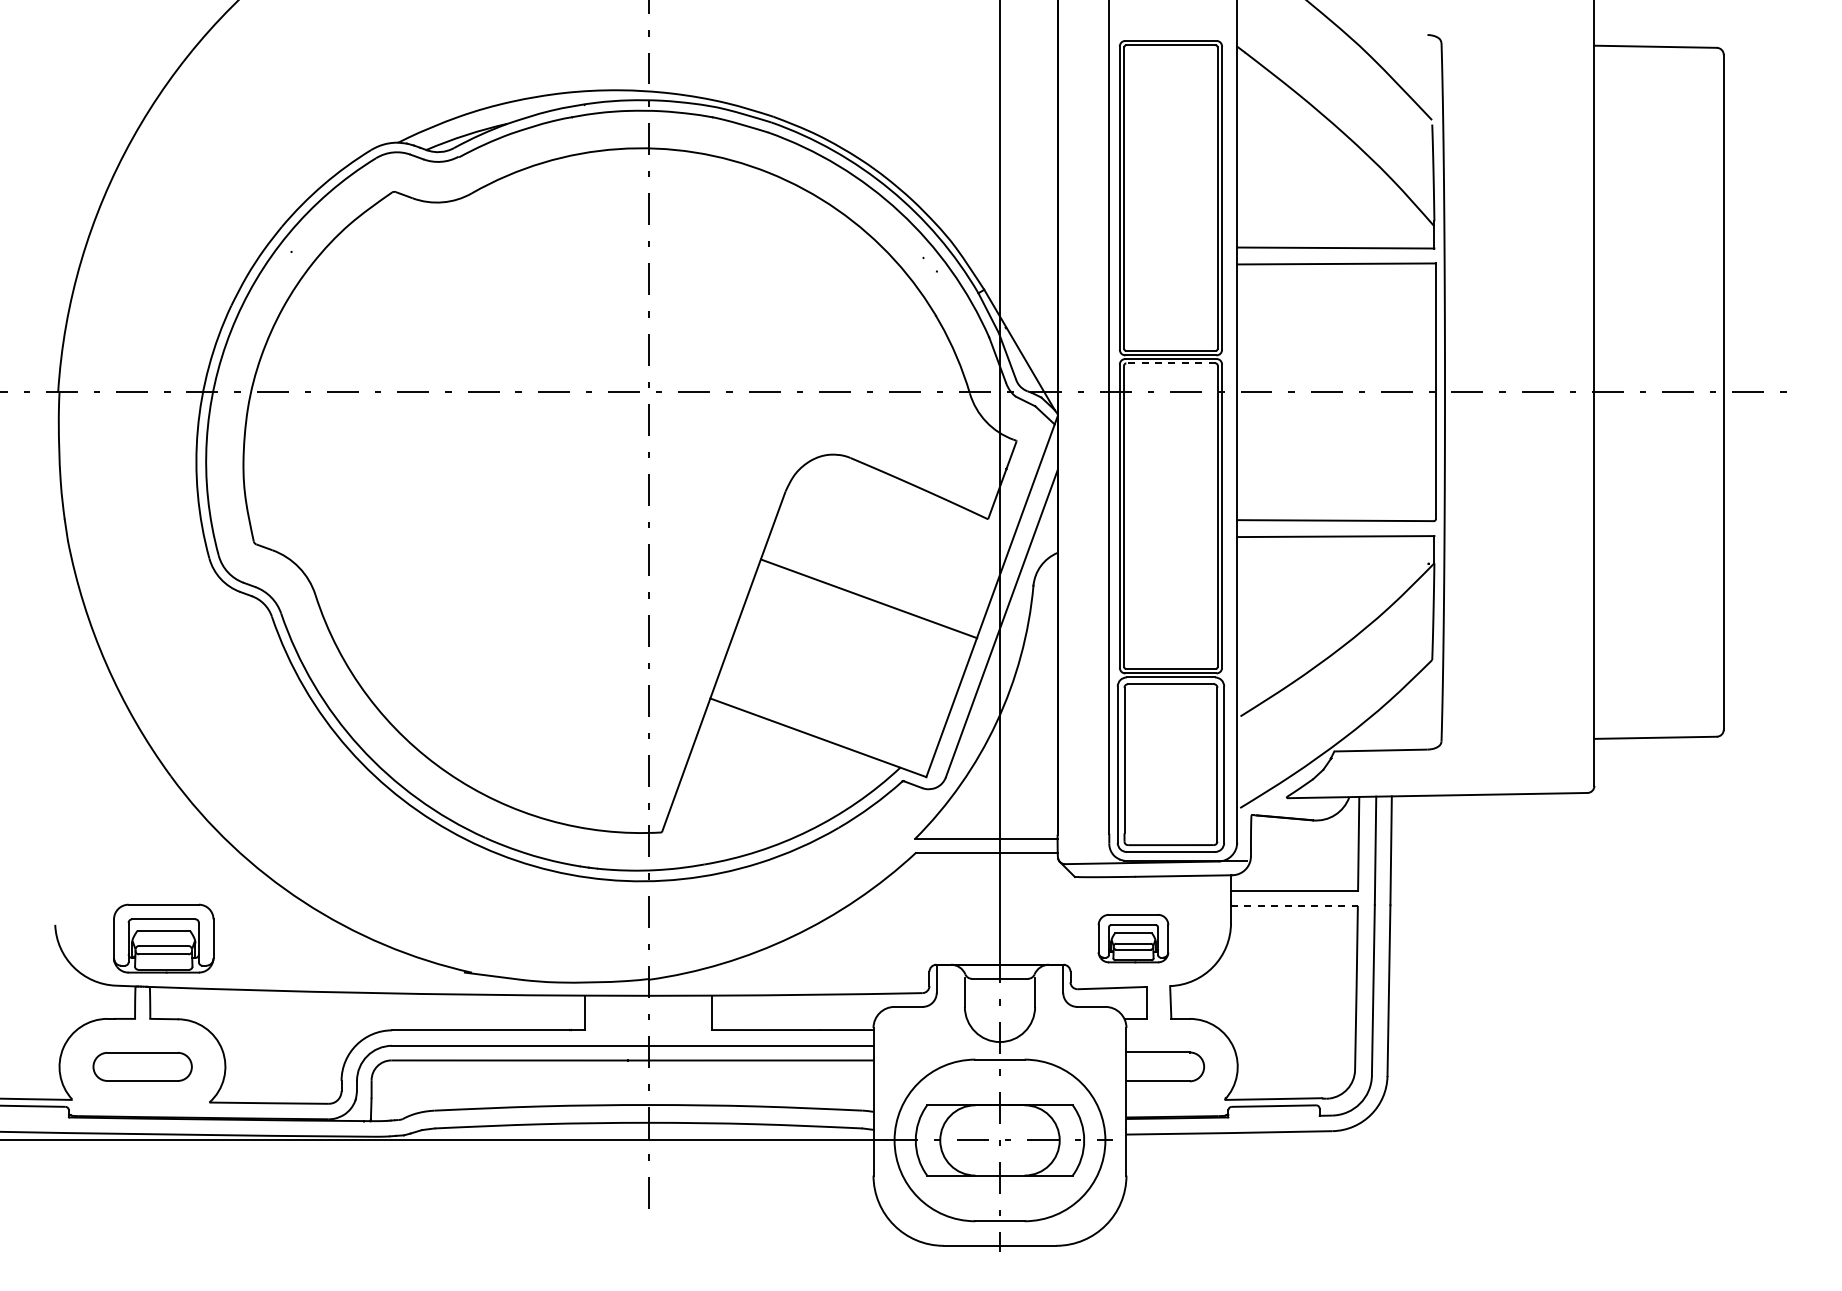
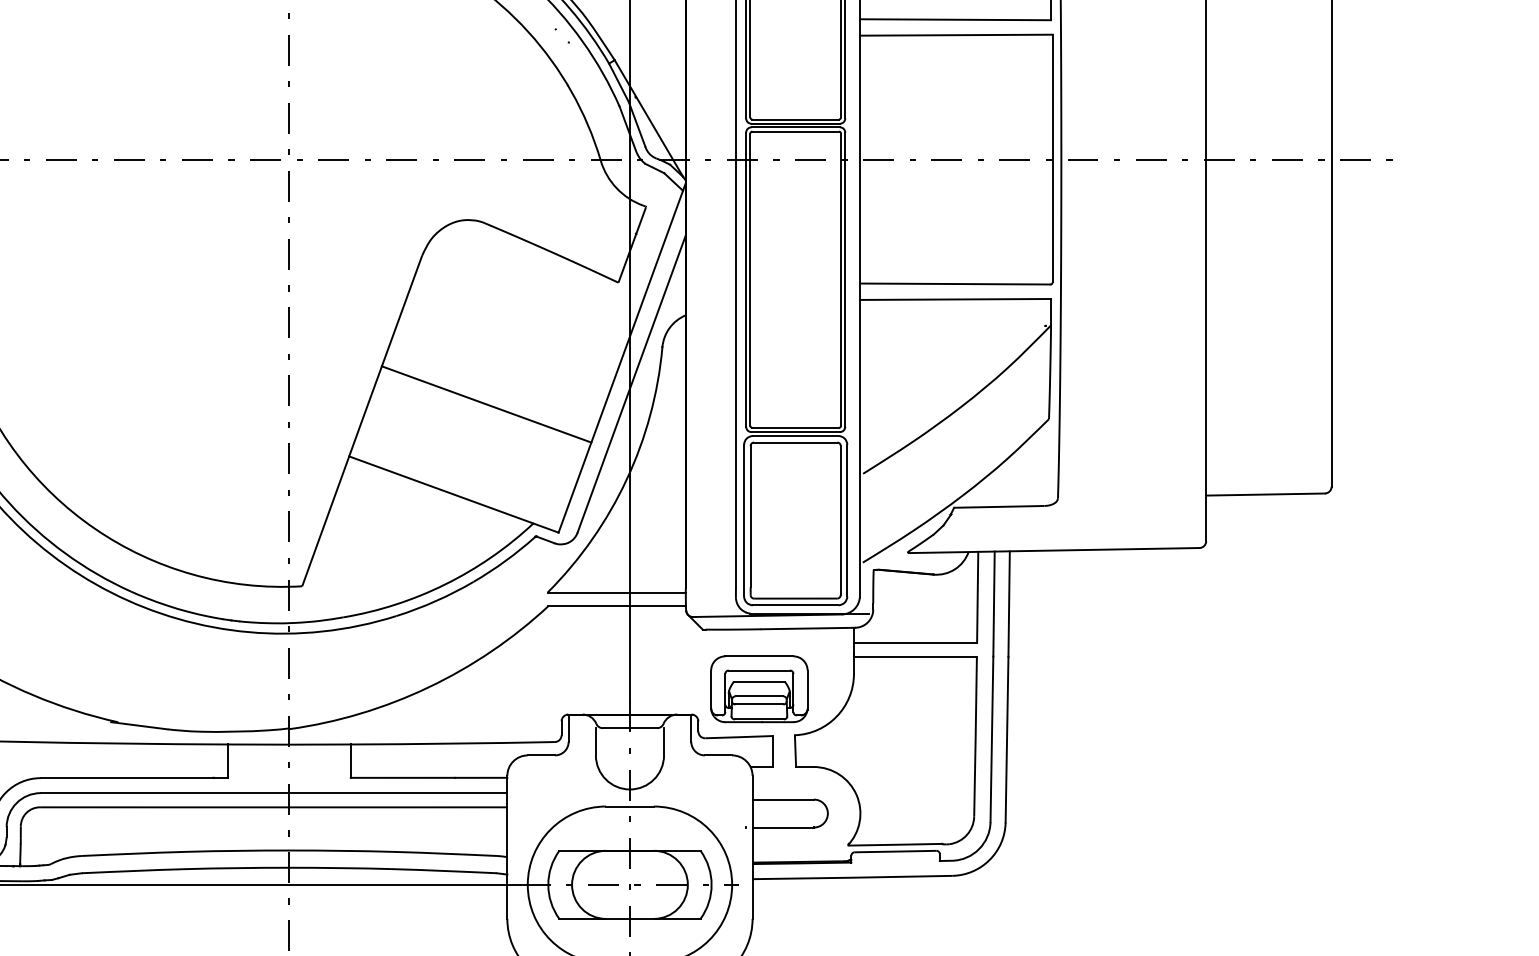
line: (1170, 363) -> (795, 131), dashed -> solid
line: (869, 598) -> (486, 404), moved
line: (1294, 905) -> (915, 657), dashed -> solid
part: (1133, 938) -> (759, 689), size x1.43

